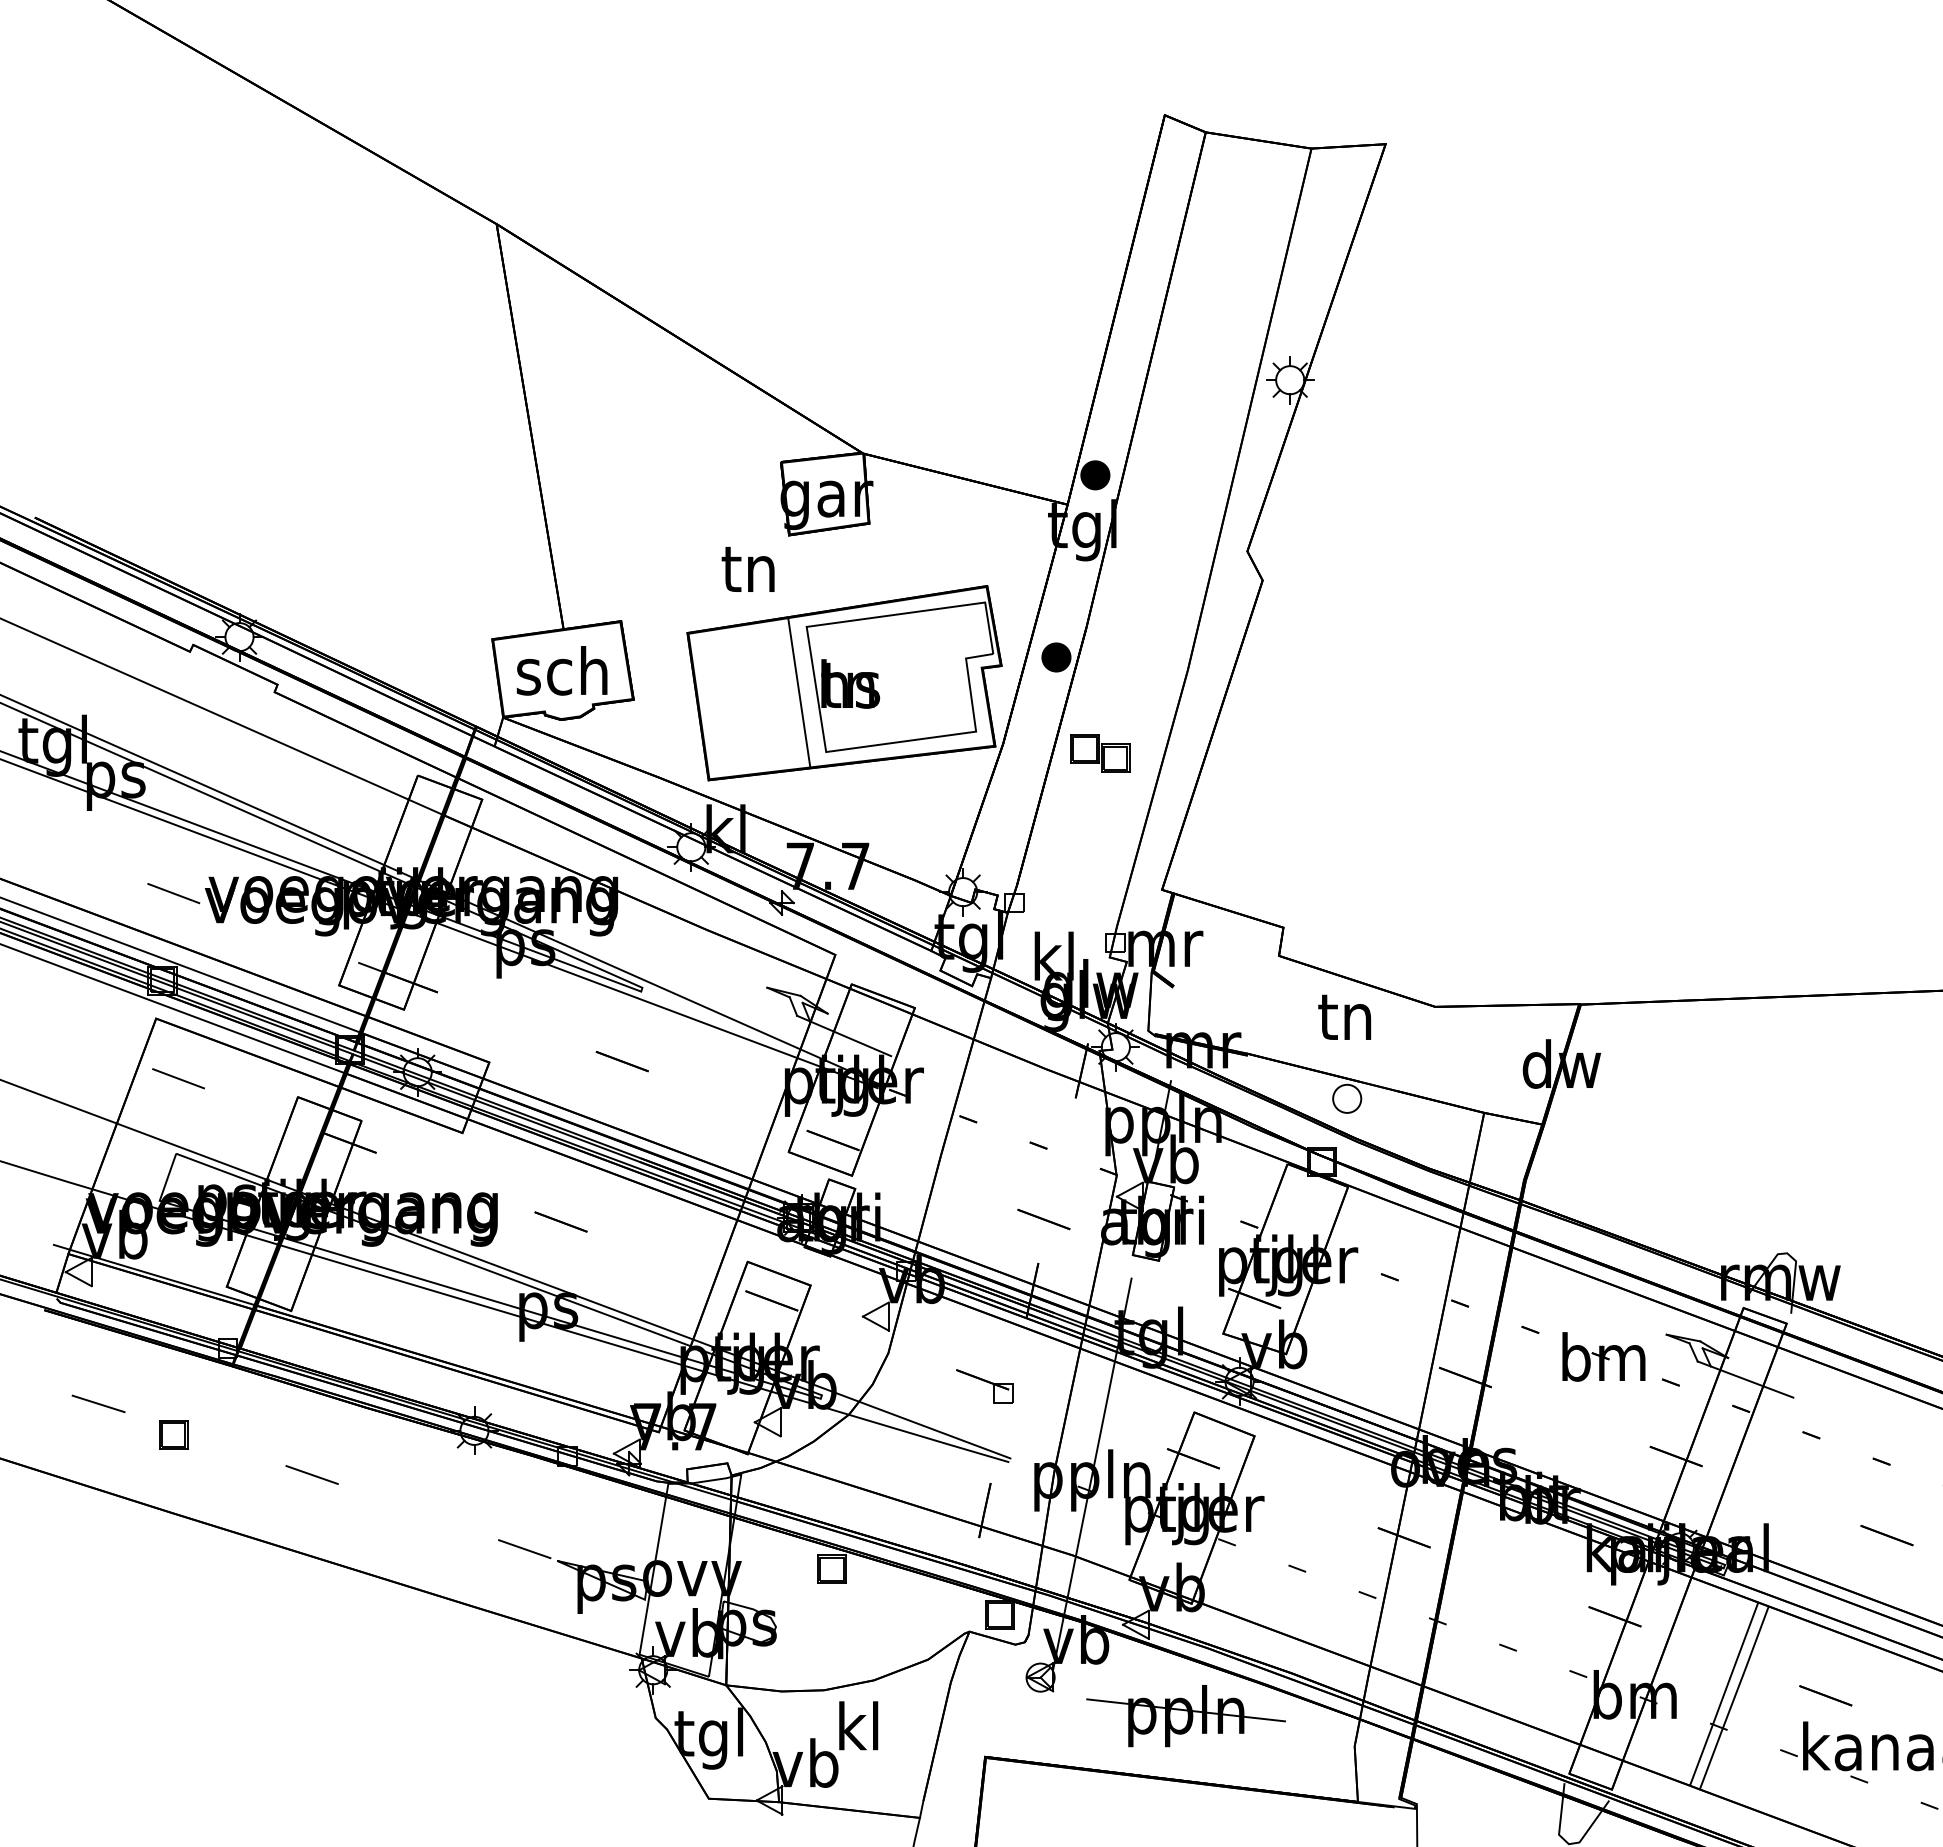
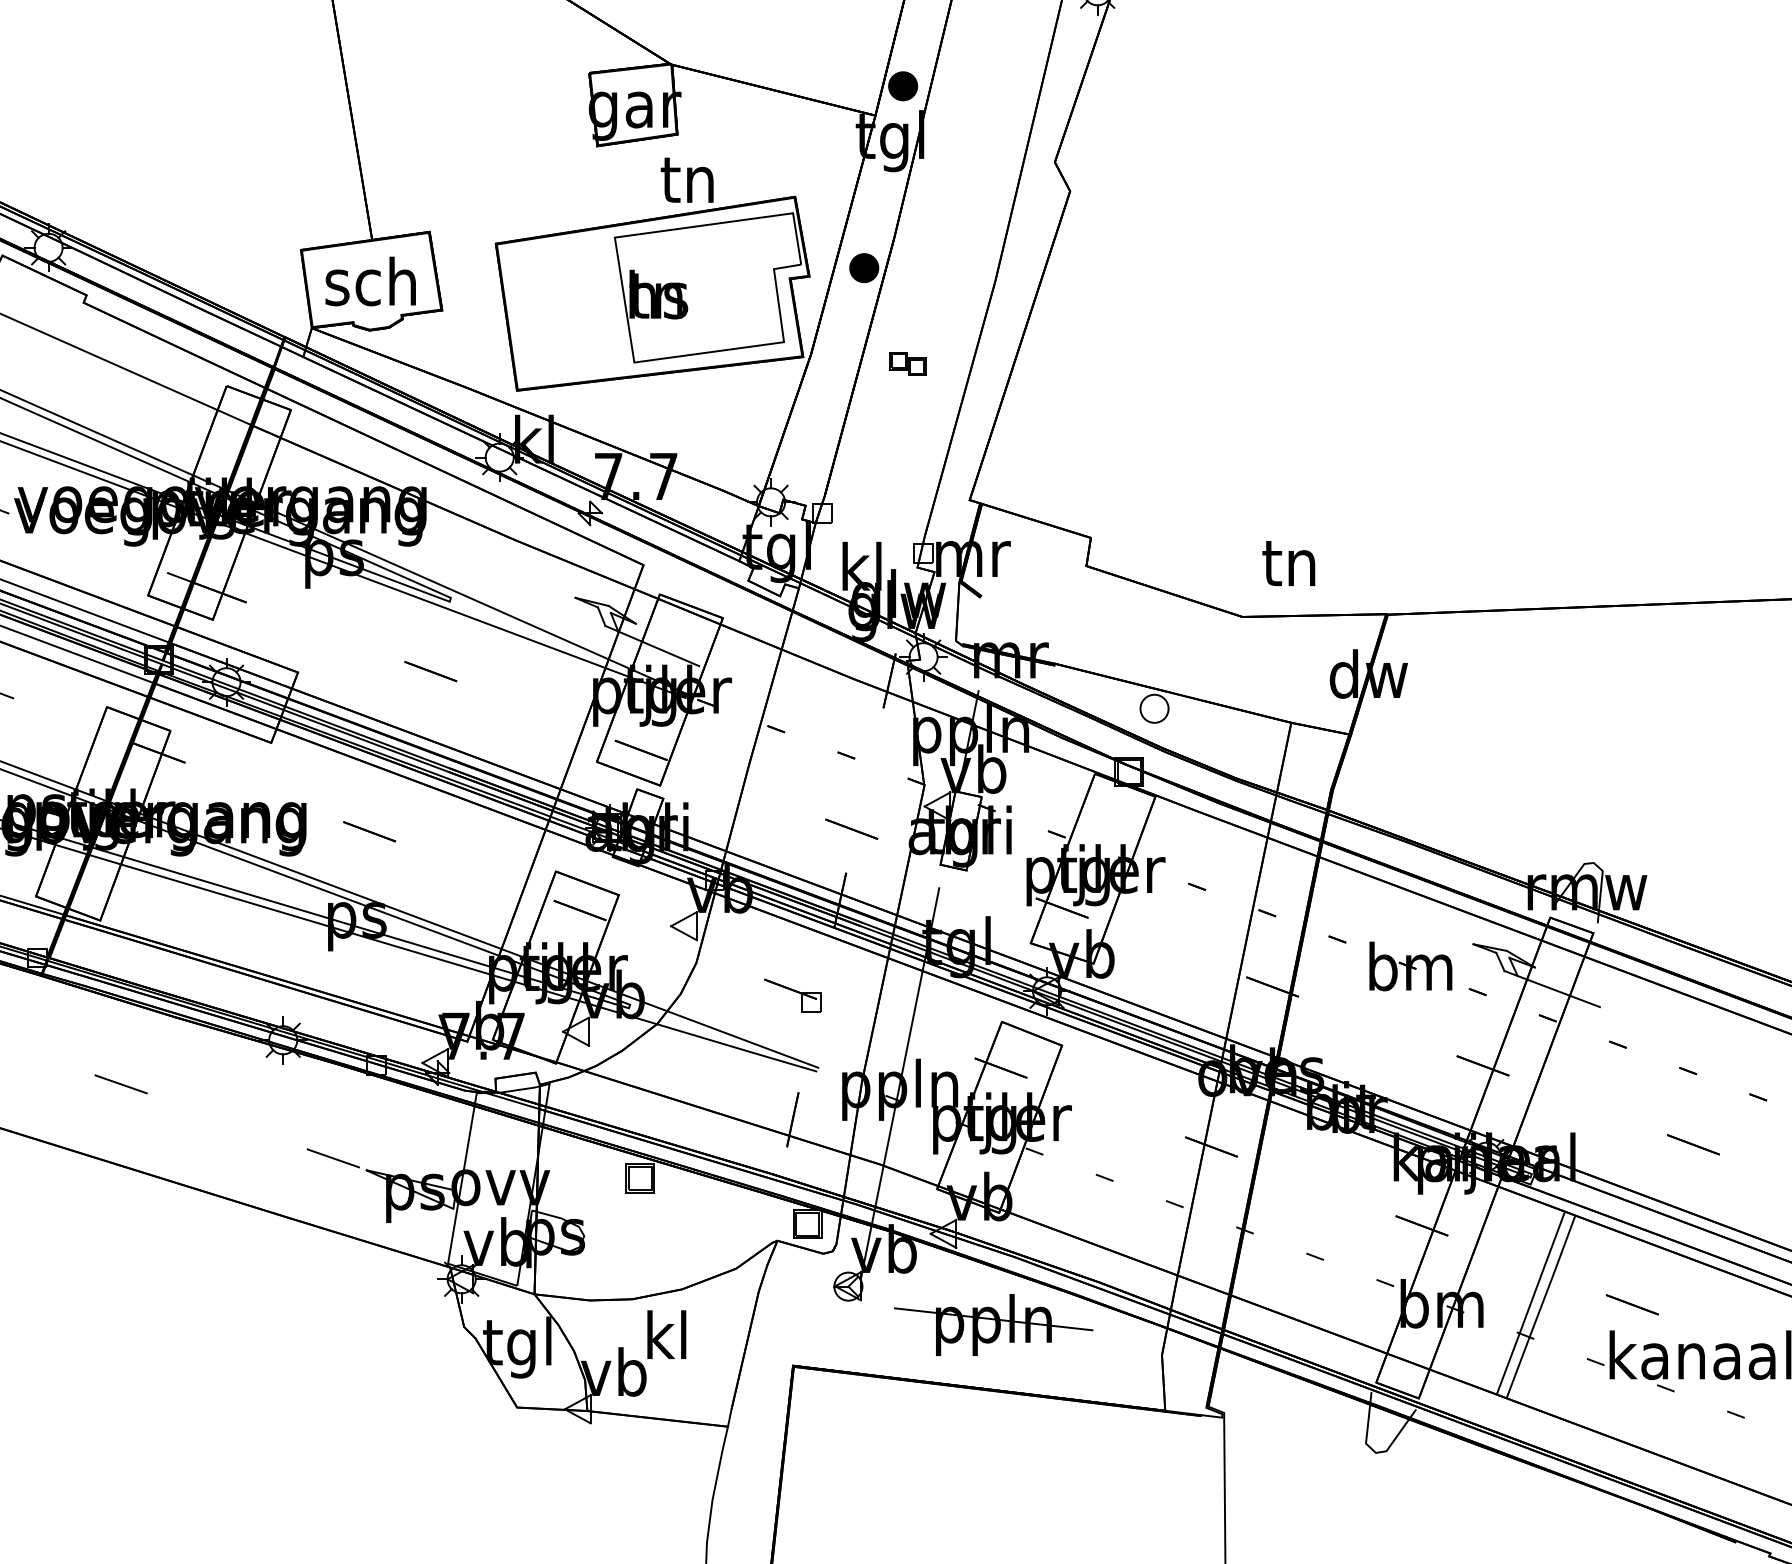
text: (747, 569) -> (686, 180), moved
line: (799, 692) -> (607, 303), removed
part: (1100, 753) -> (908, 363), size x0.6
text: (1344, 1016) -> (1288, 562), moved

